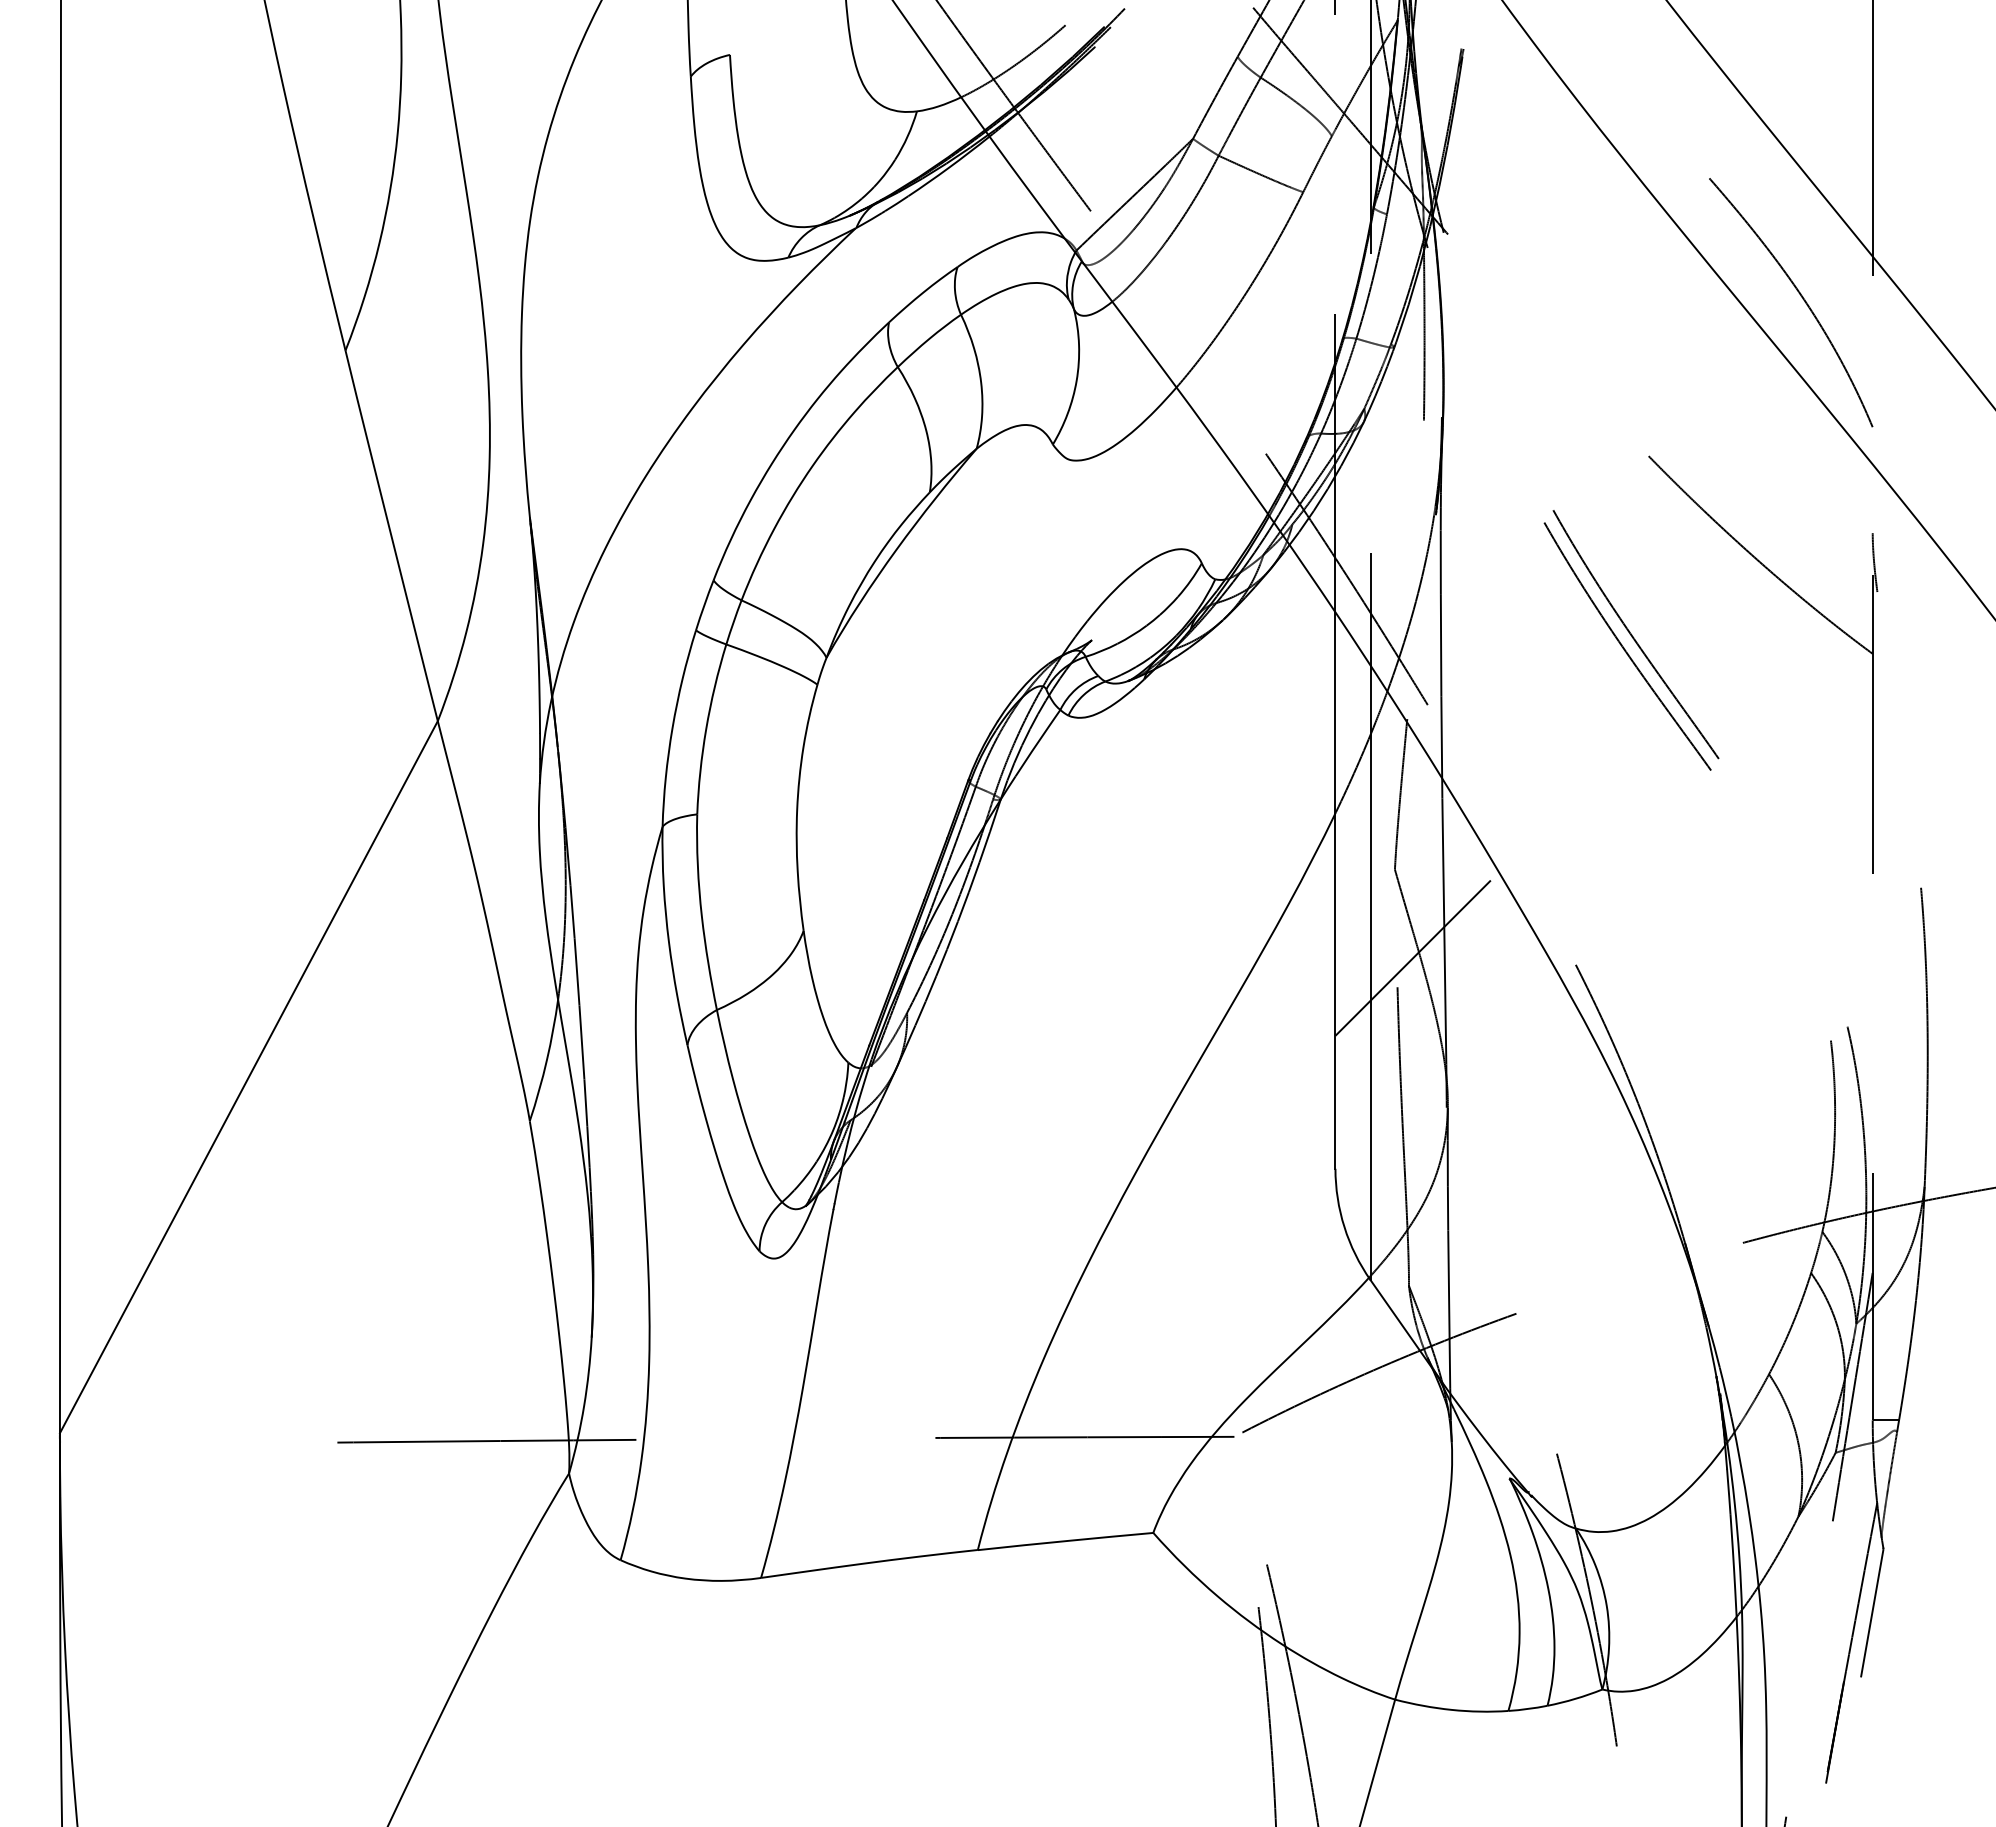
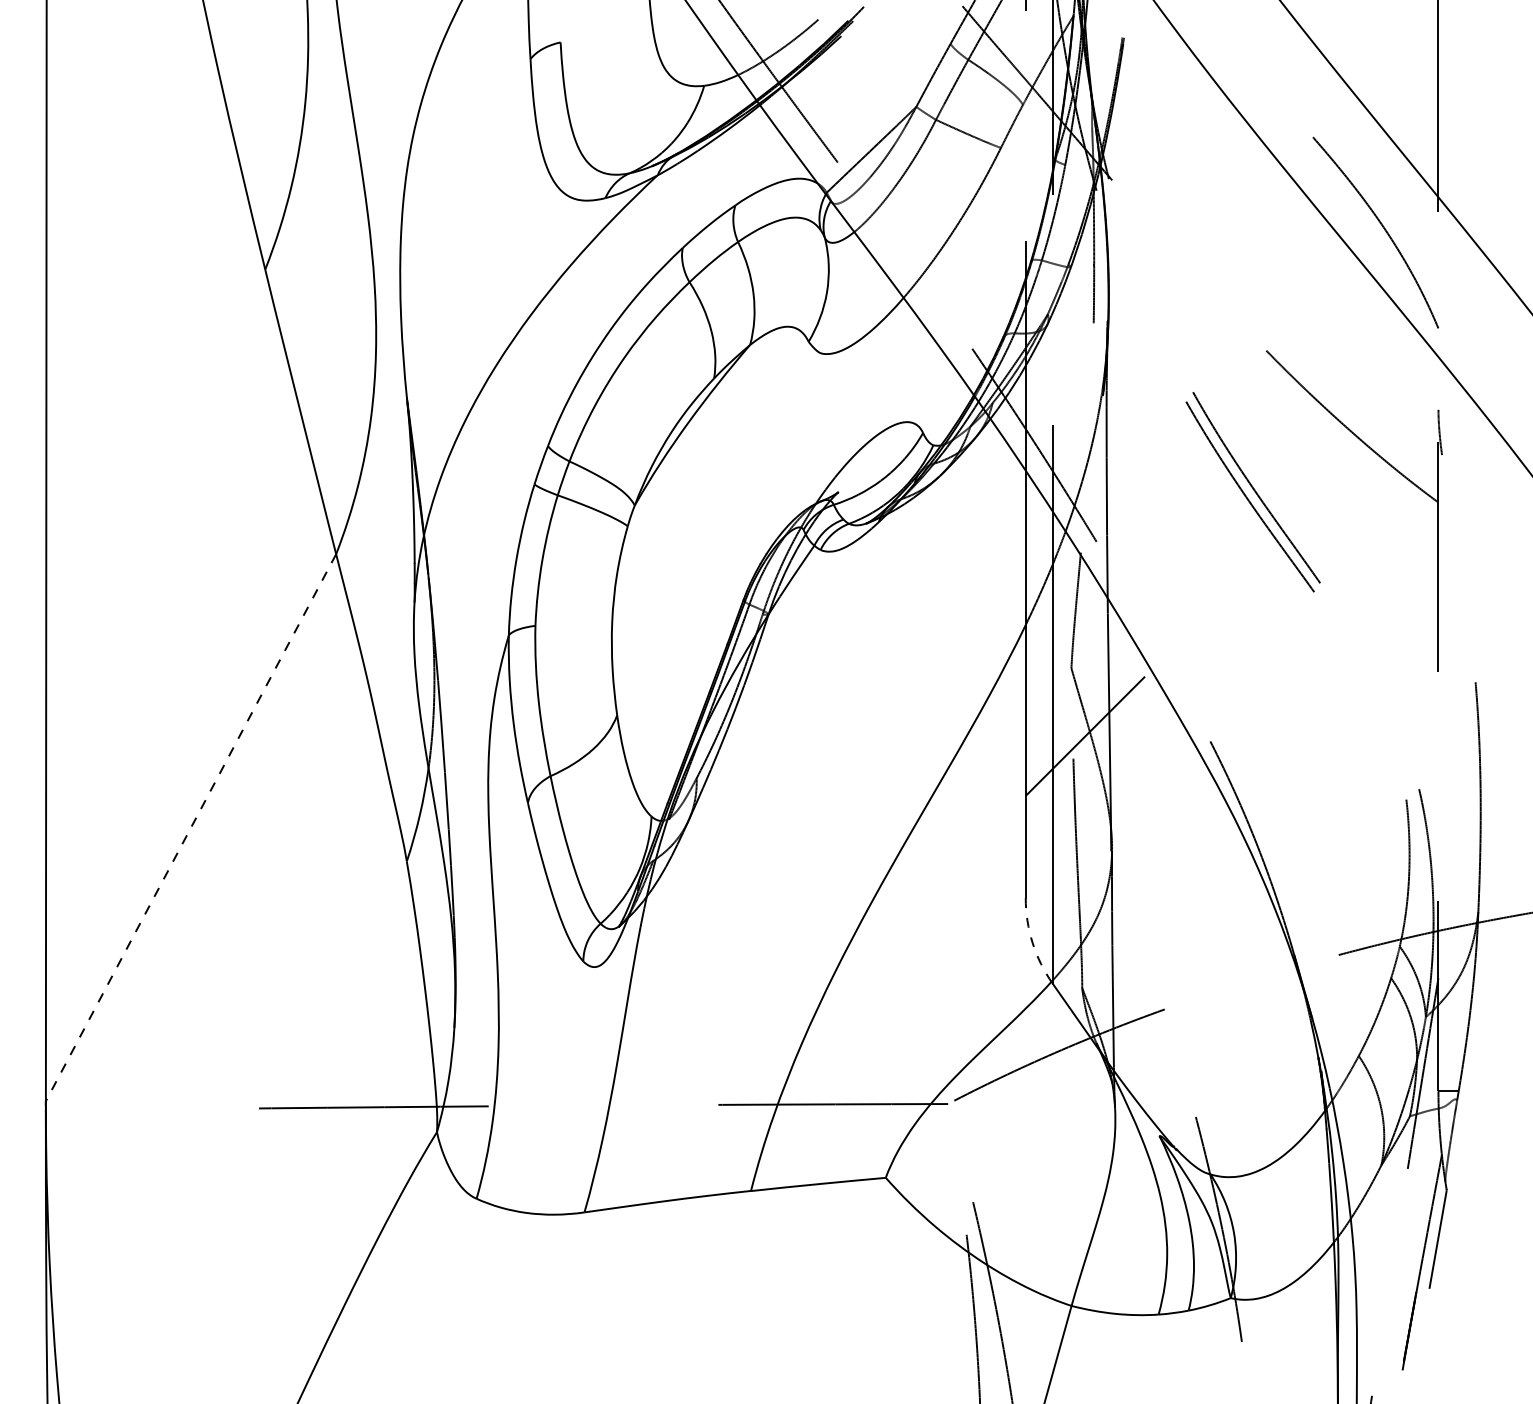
line: (248, 1077) -> (190, 827), solid -> dashed
arc: (1344, 1227) -> (1032, 943), solid -> dashed

